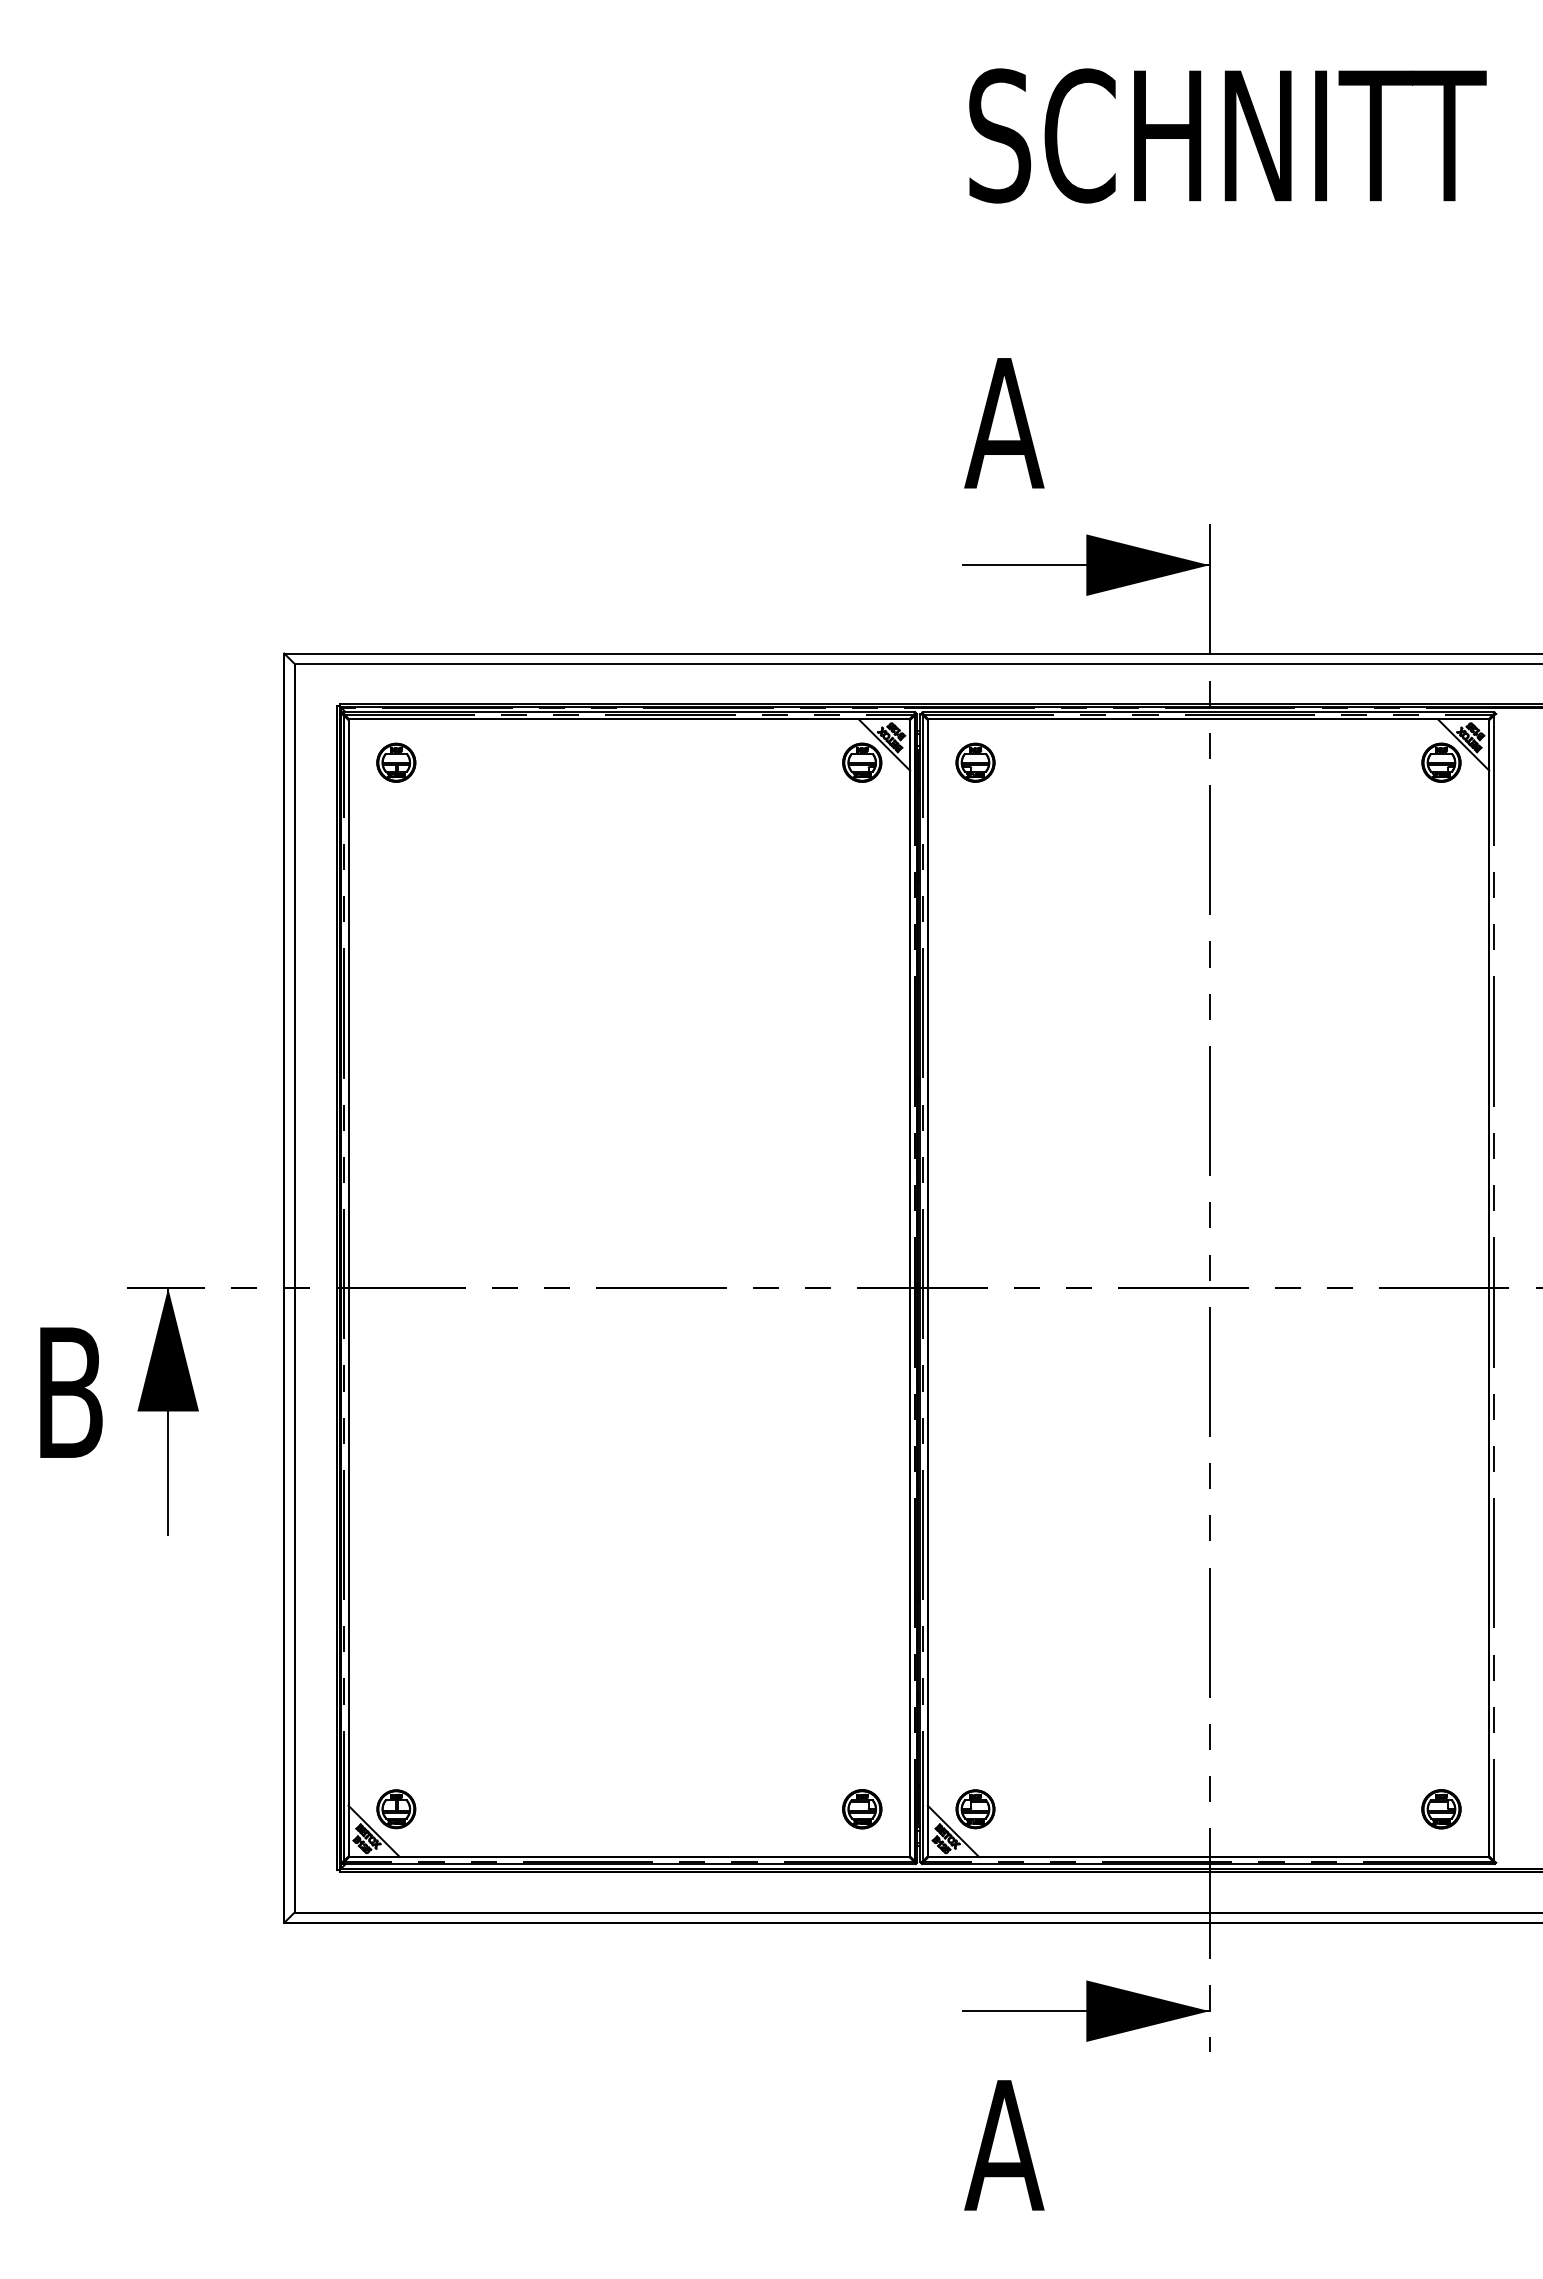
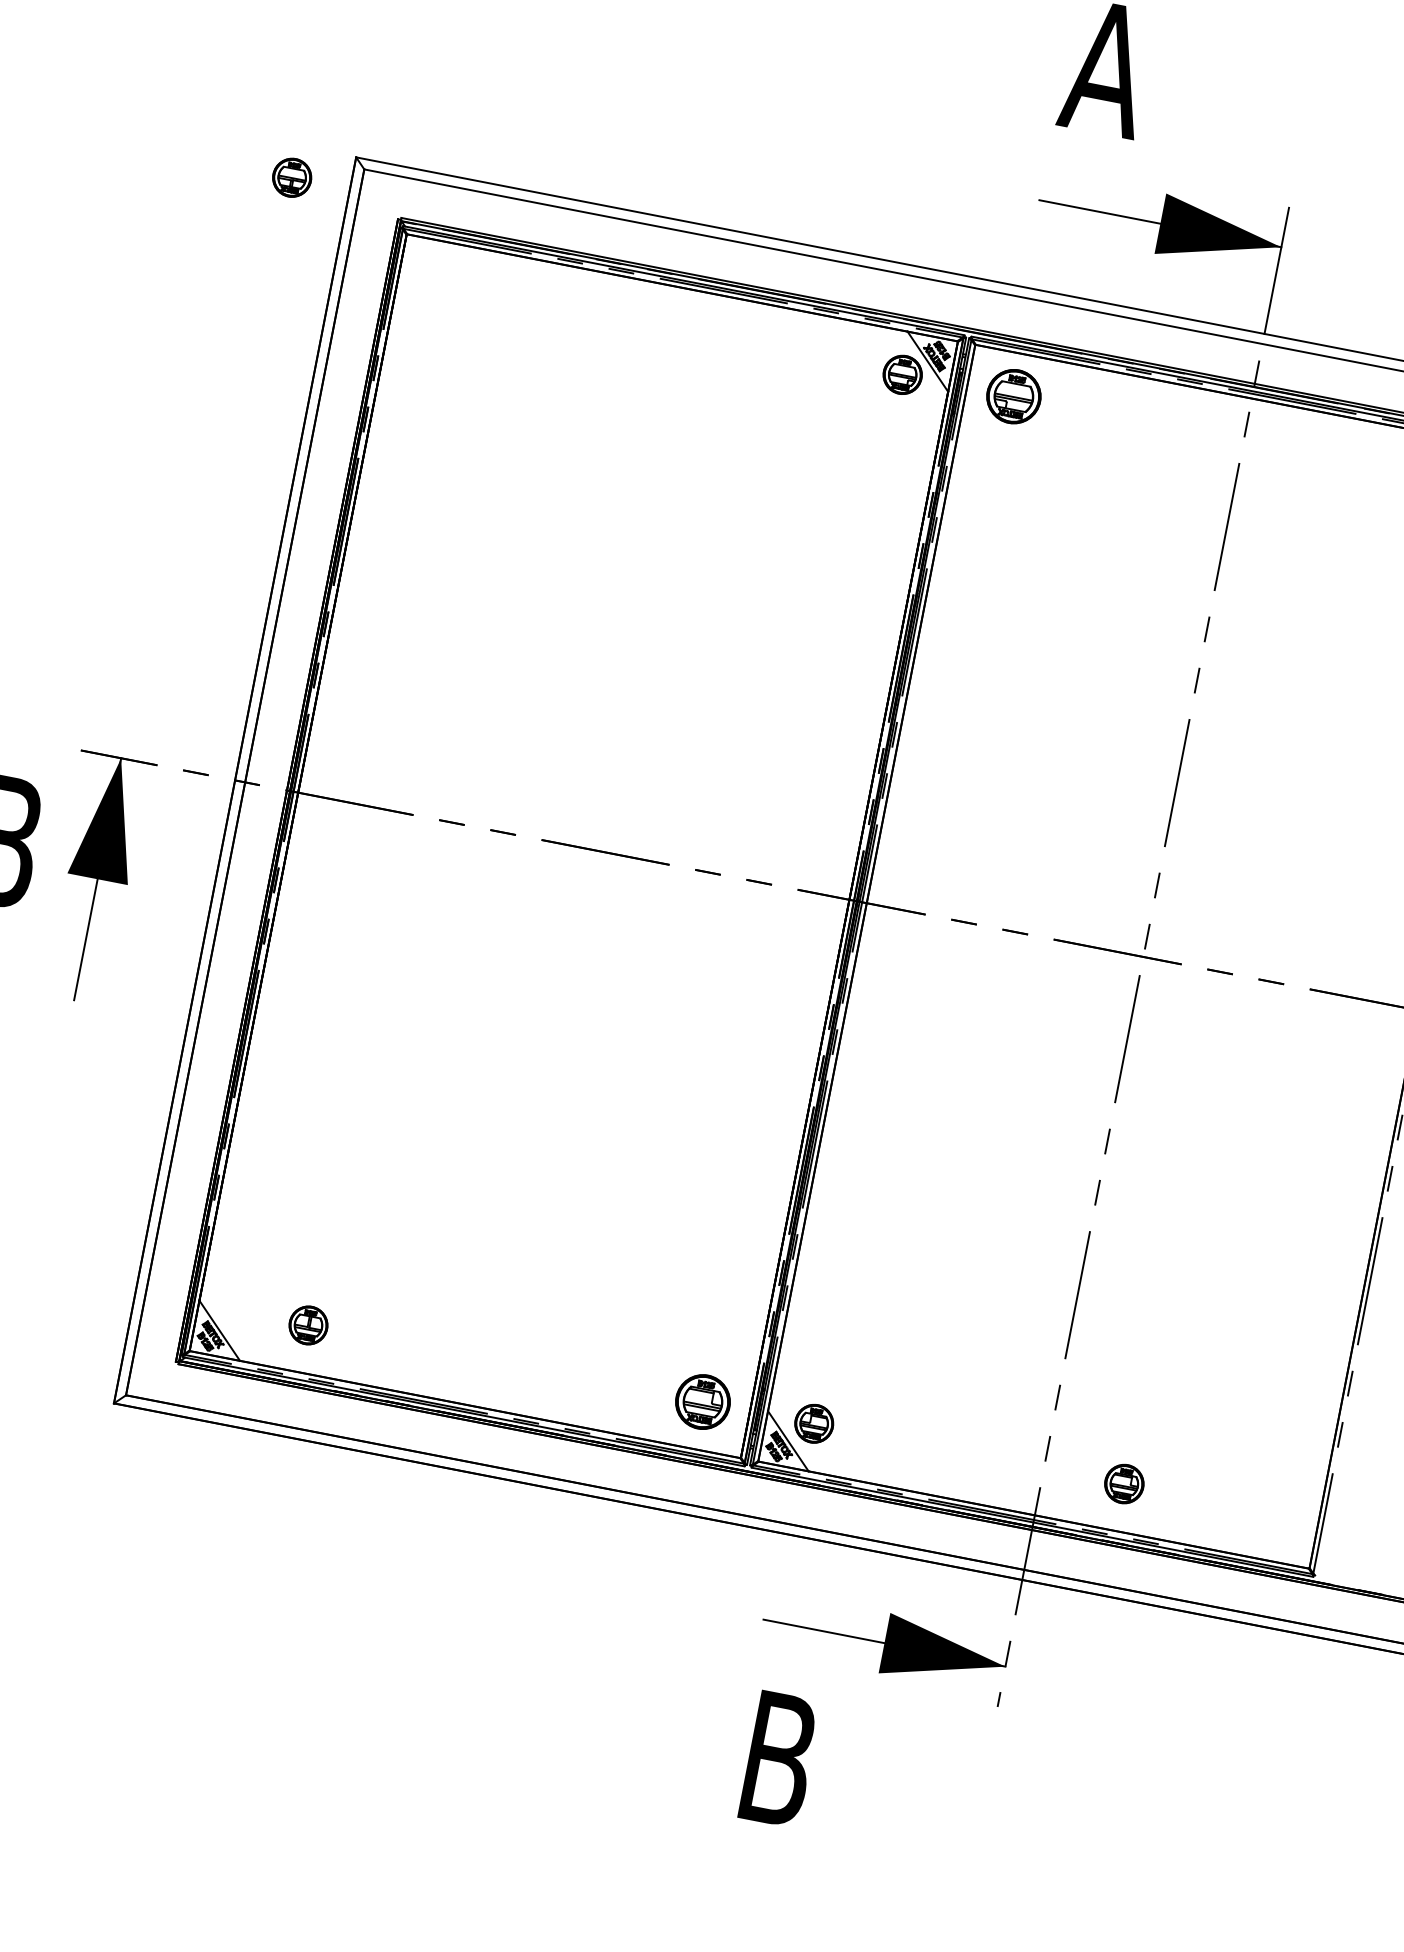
part: (396, 762) -> (292, 177), moved
part: (975, 762) -> (1013, 396), size x1.4
part: (396, 1809) -> (308, 1325), moved
part: (862, 1809) -> (703, 1402), size x1.4
part: (1441, 1809) -> (1124, 1484), moved
text: (1004, 2145) -> (778, 1759), A -> B

